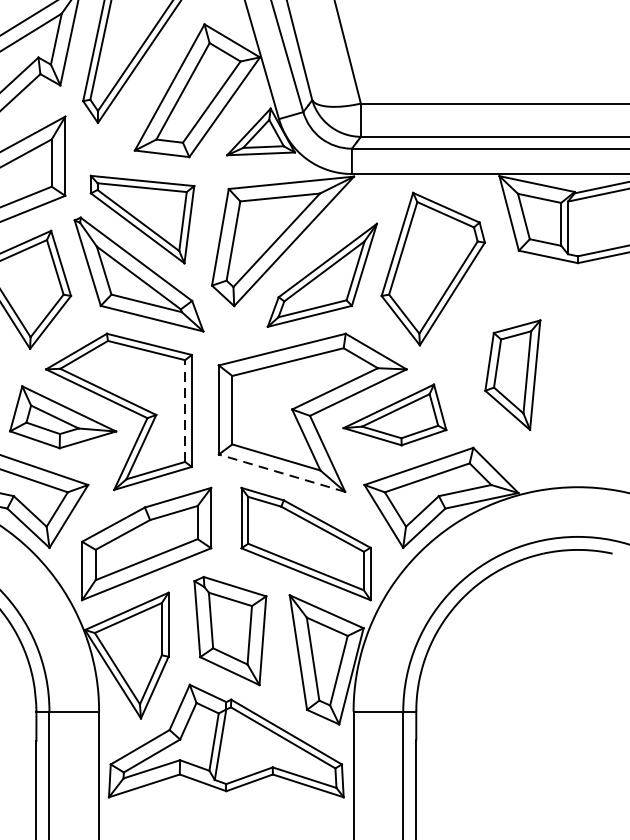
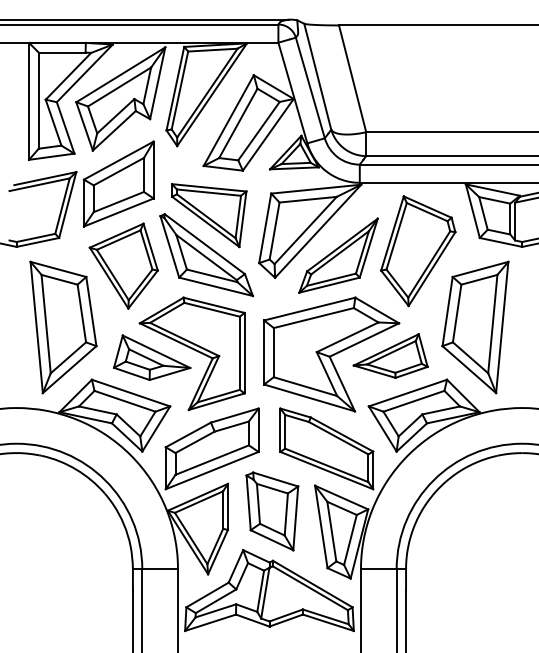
part: (512, 375) -> (475, 327), size x1.67
line: (184, 411) -> (239, 353), dashed -> solid
line: (281, 472) -> (309, 397), dashed -> solid

